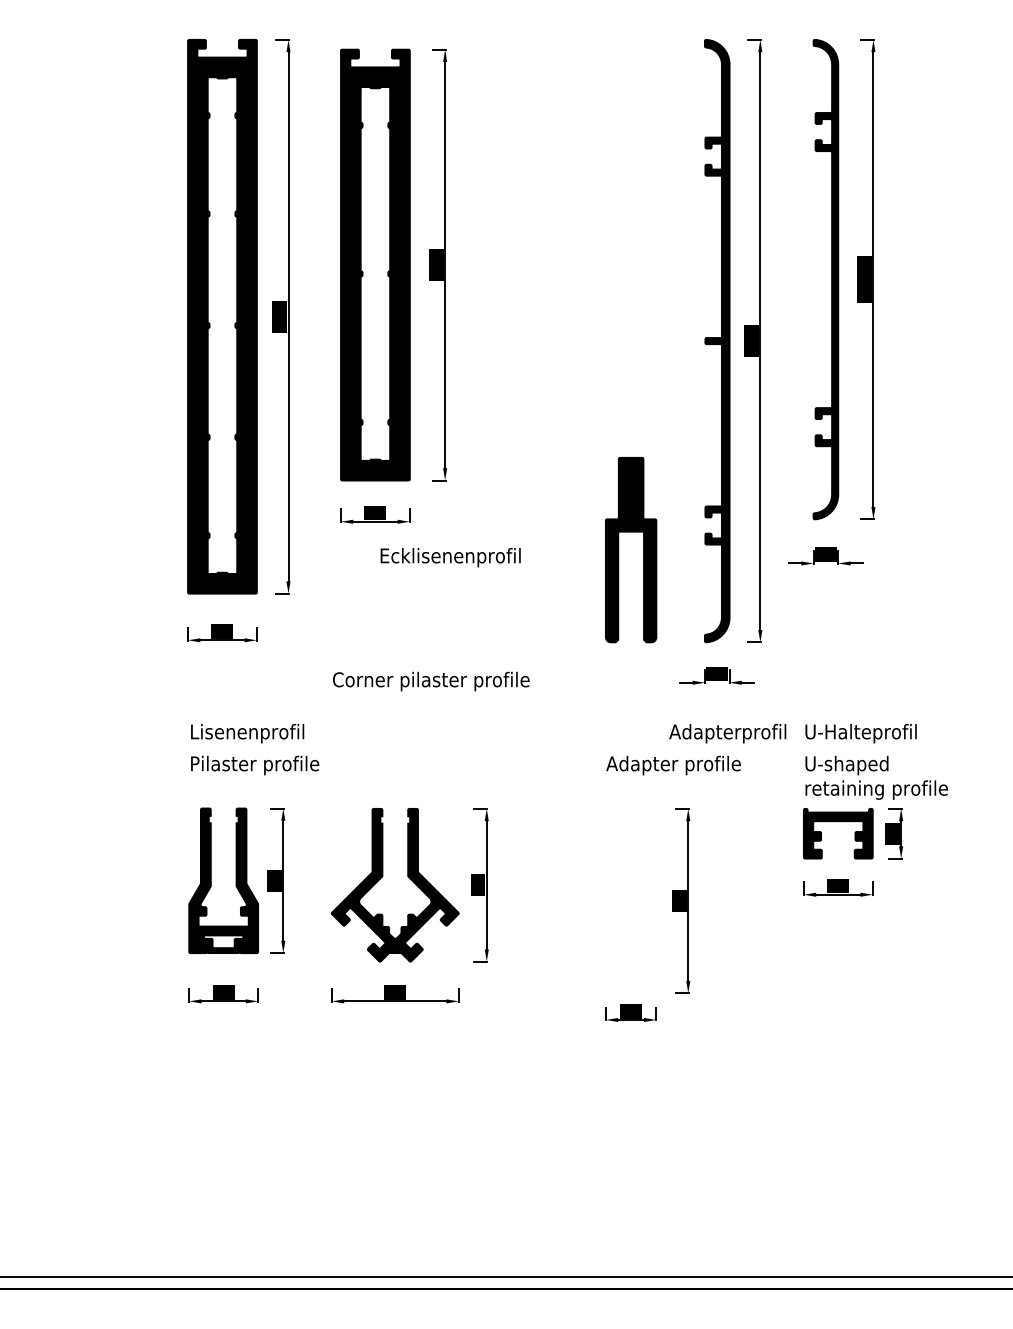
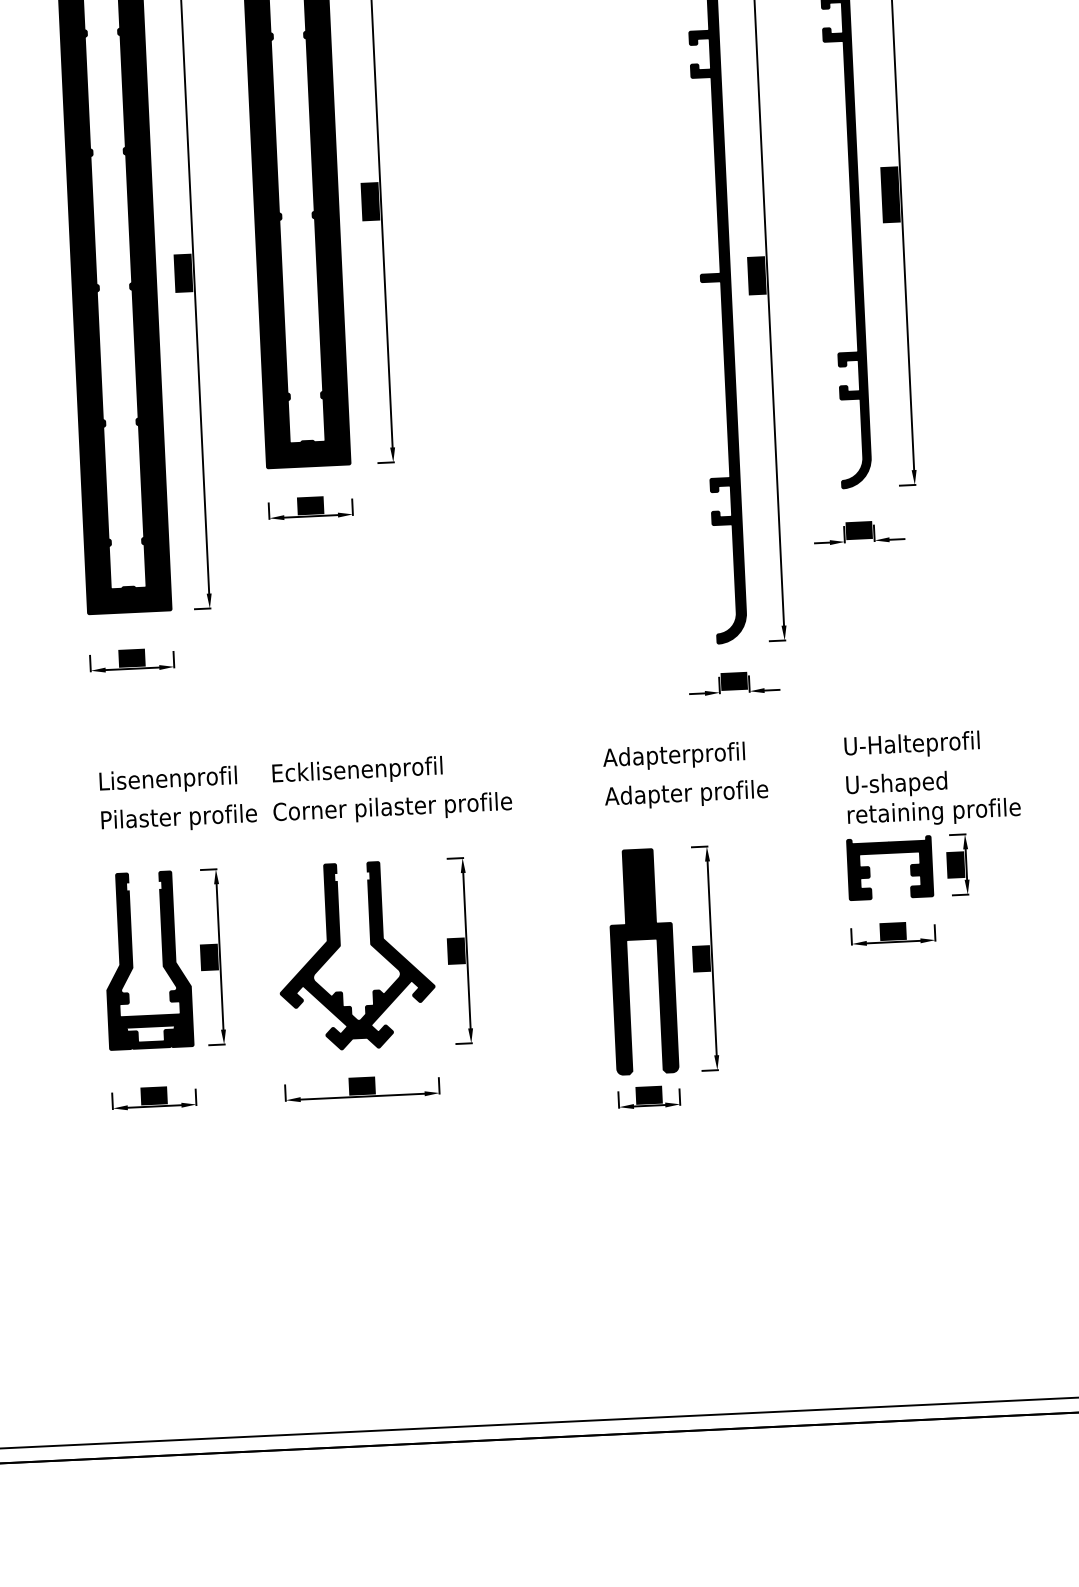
part: (619, 550) -> (628, 962), moved
text: (450, 557) -> (357, 771), moved
text: (431, 681) -> (393, 808), moved
text: (727, 733) -> (673, 756), moved

